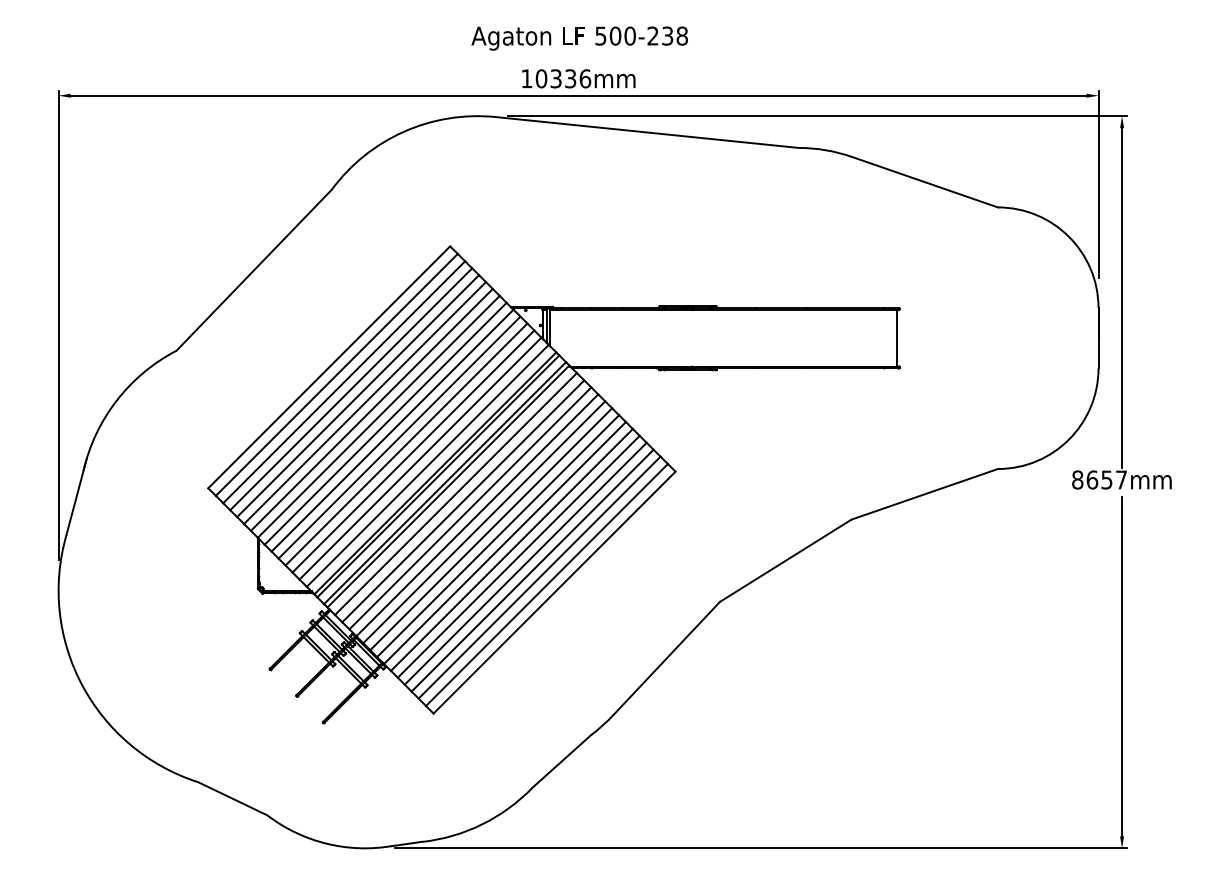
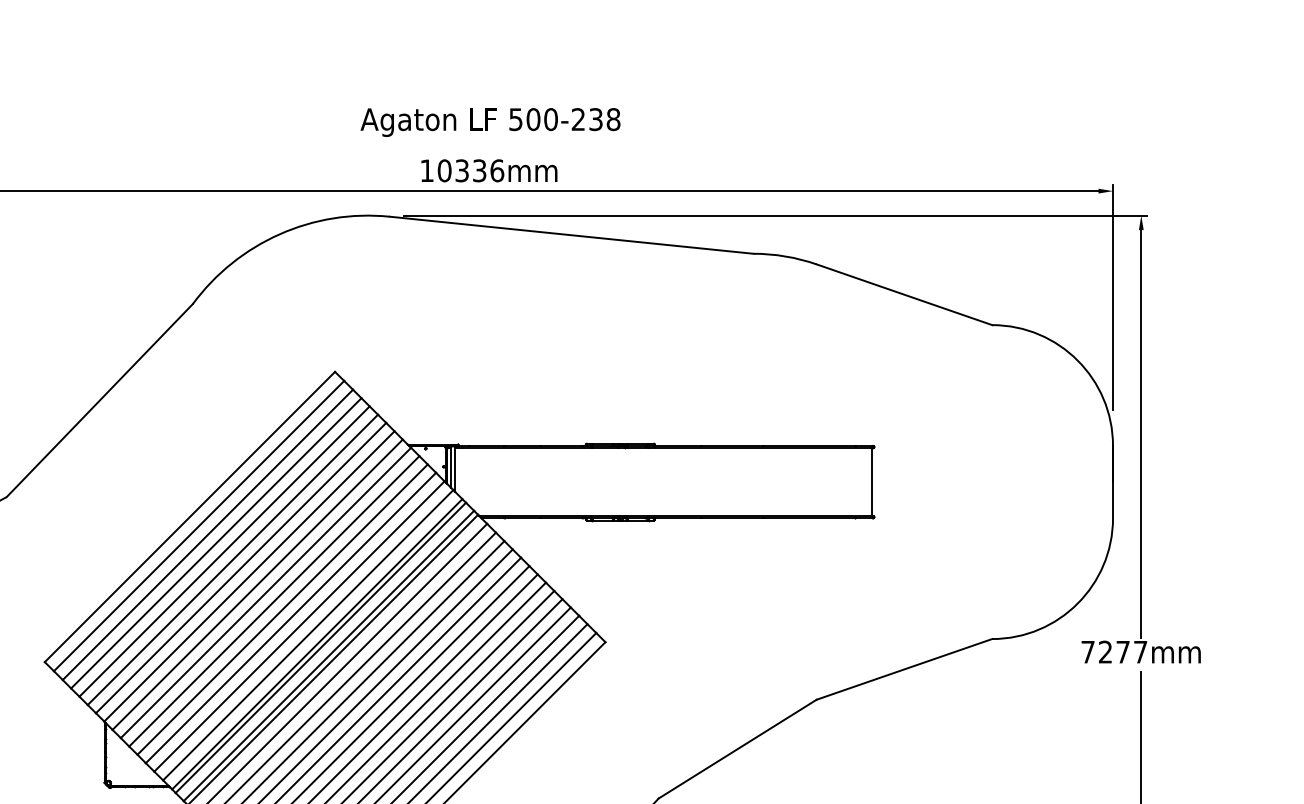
text: (1092, 479) -> (1105, 651), 8657mm -> 7277mm

